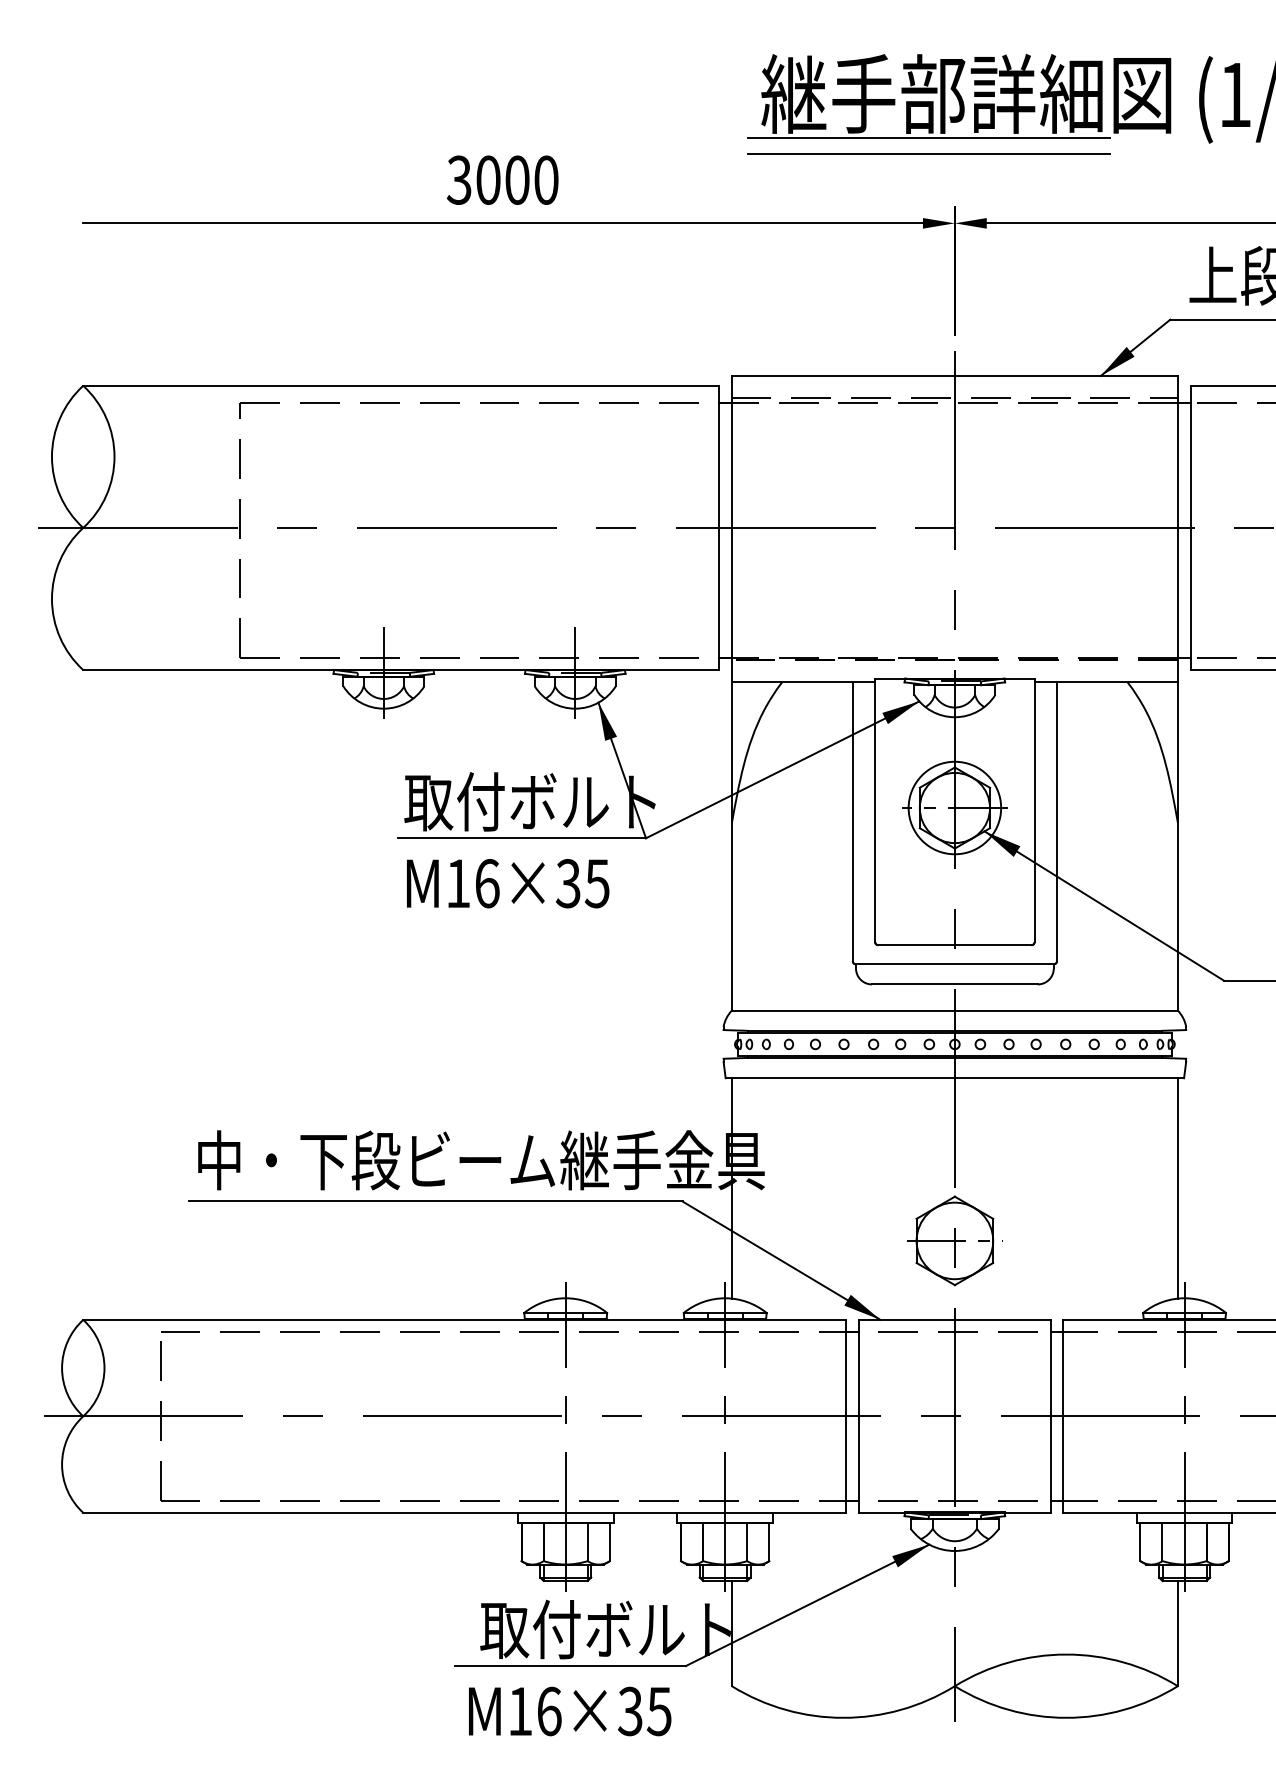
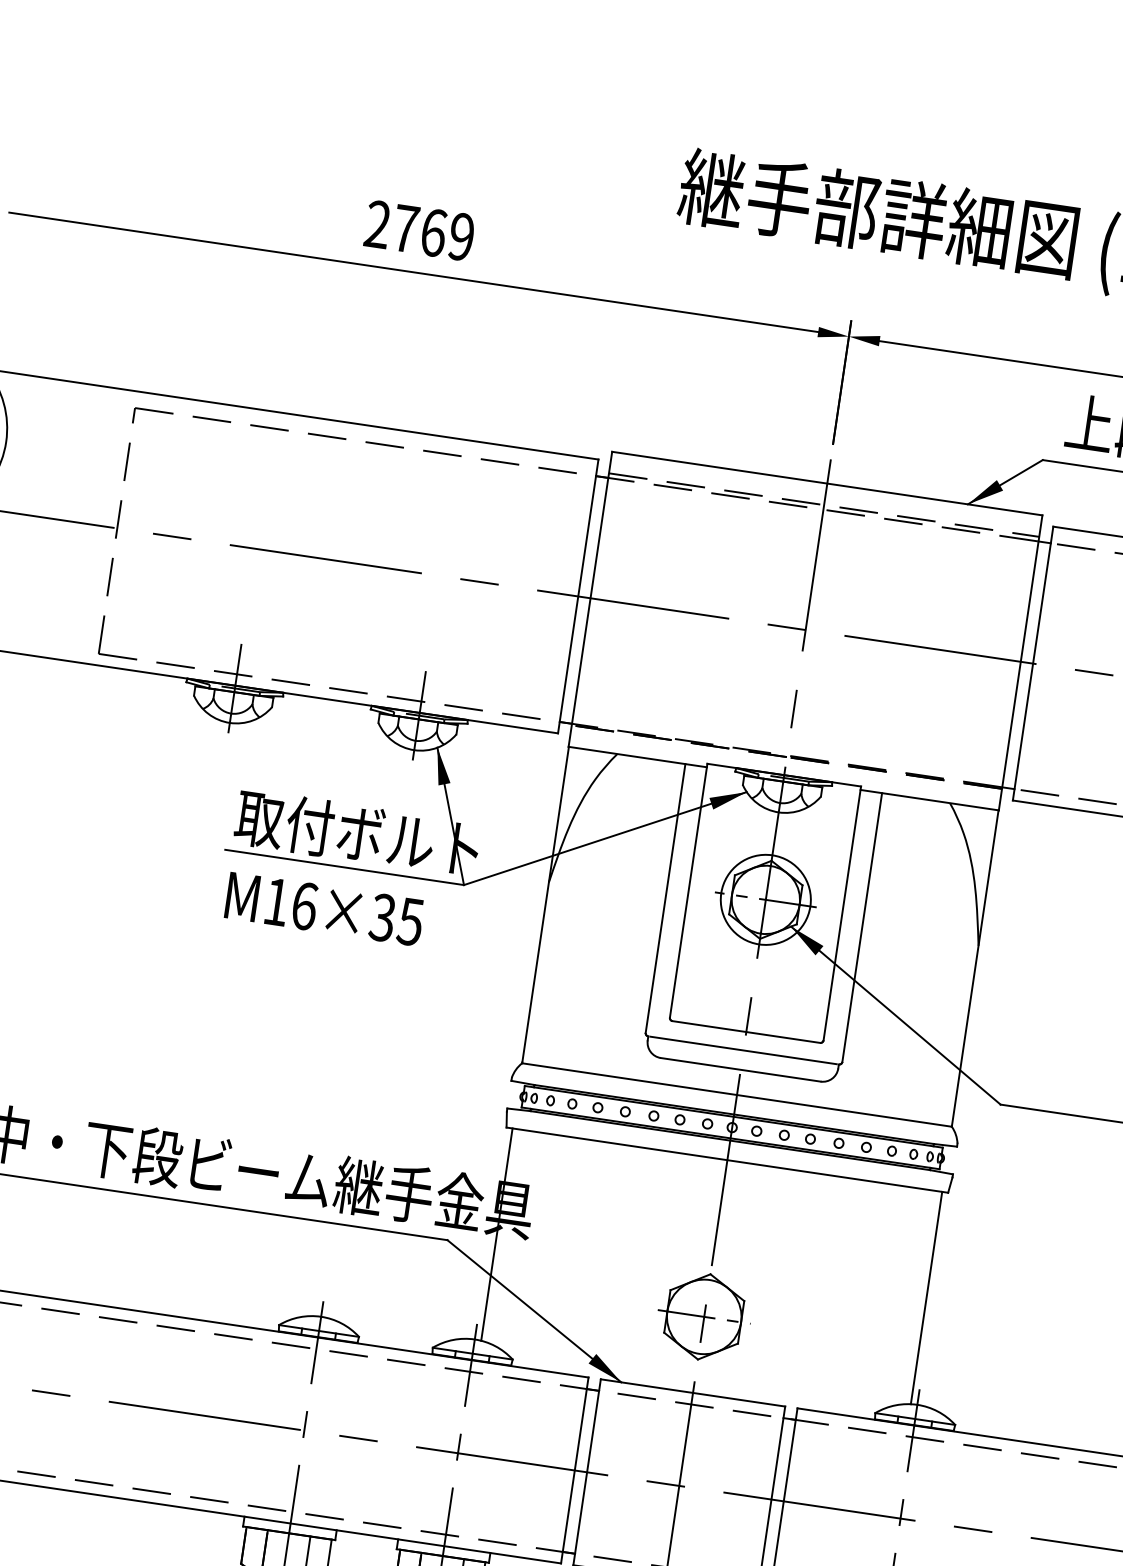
line: (928, 137) -> (835, 250), removed
line: (928, 153) -> (833, 265), removed
text: (502, 179) -> (419, 230), 3000 -> 2769

